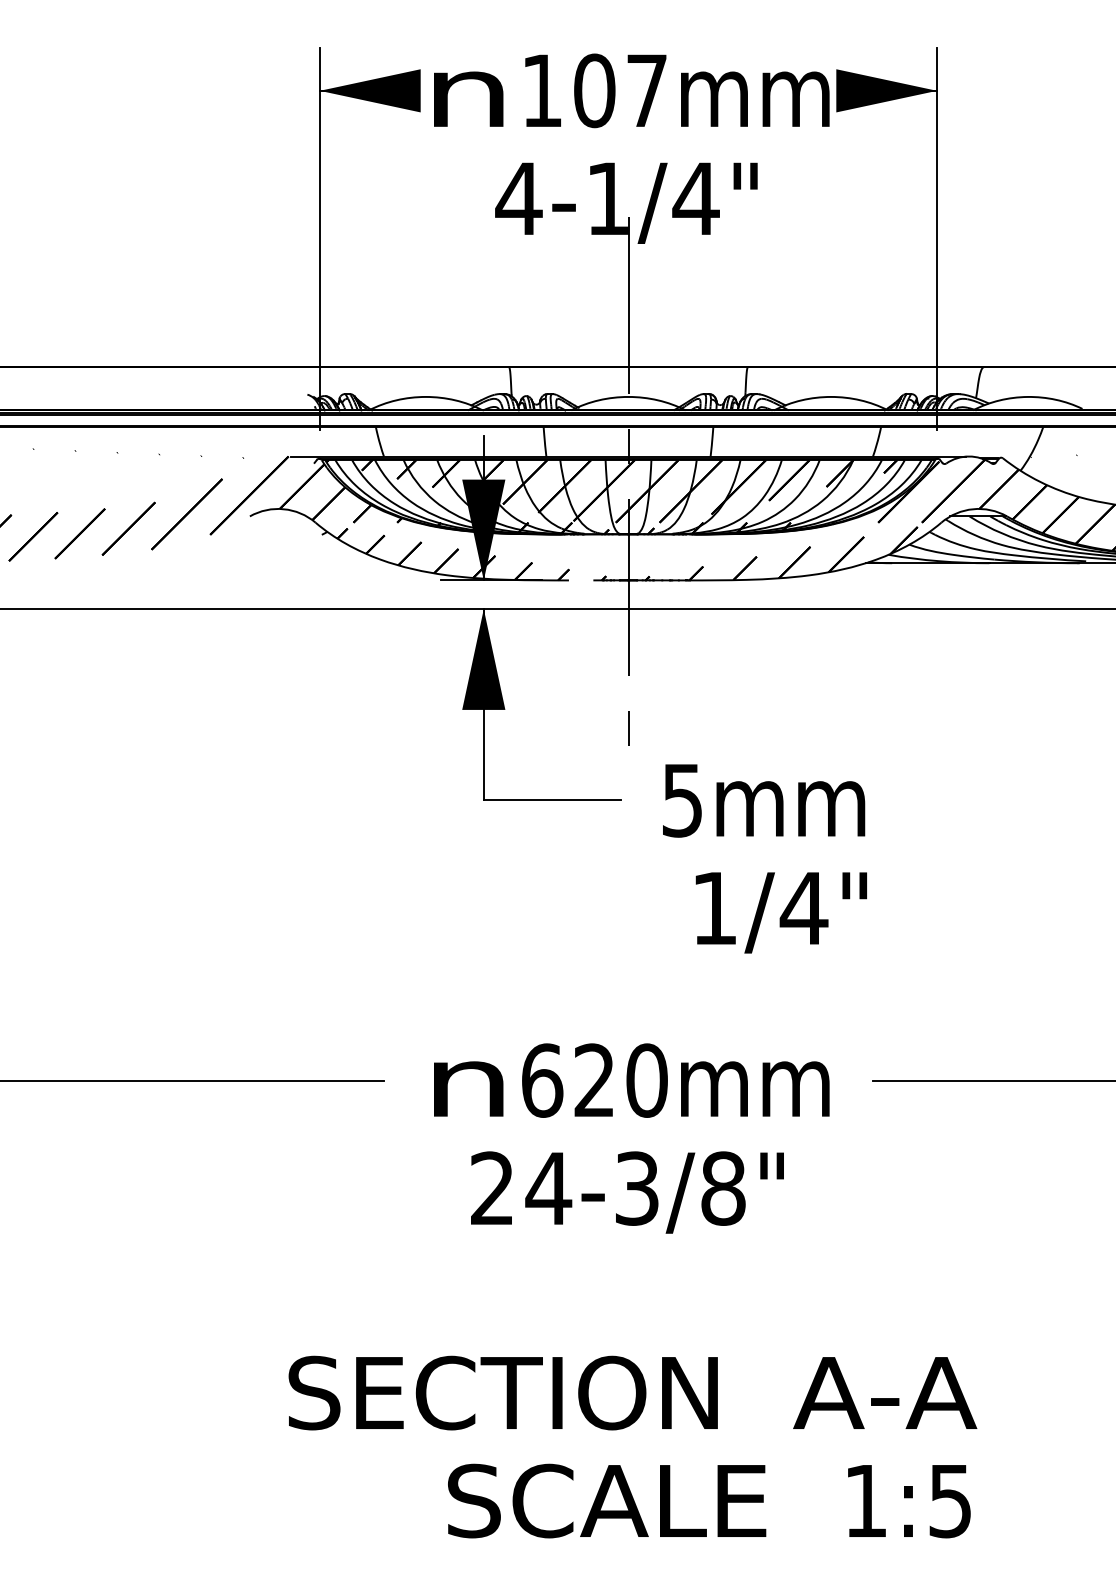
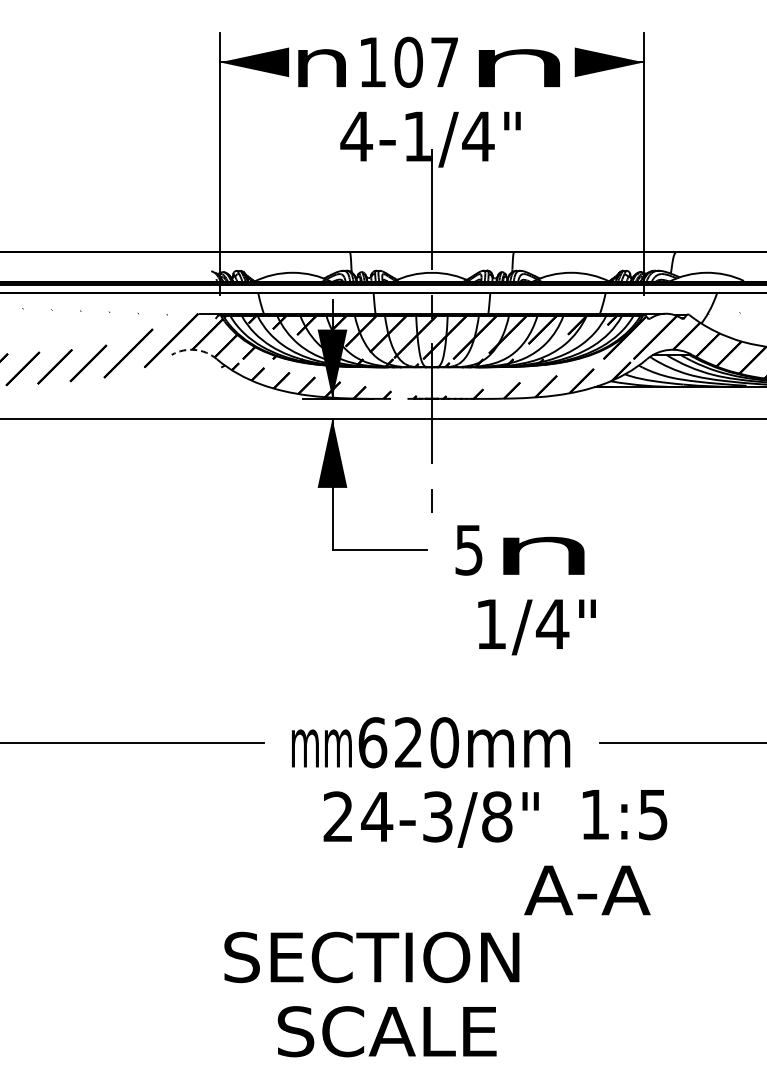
text: (755, 99) -> (519, 68), mm -> n
arc: (284, 508) -> (195, 349), solid -> dashed
text: (790, 808) -> (543, 555), mm -> n
text: (467, 1089) -> (321, 748), n -> mm
text: (502, 1393) -> (371, 957), moved
text: (885, 1393) -> (587, 890), moved
text: (606, 1500) -> (386, 1031), moved
text: (910, 1502) -> (625, 815), moved

